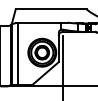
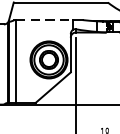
line: (39, 22) -> (45, 19), solid -> dashed

